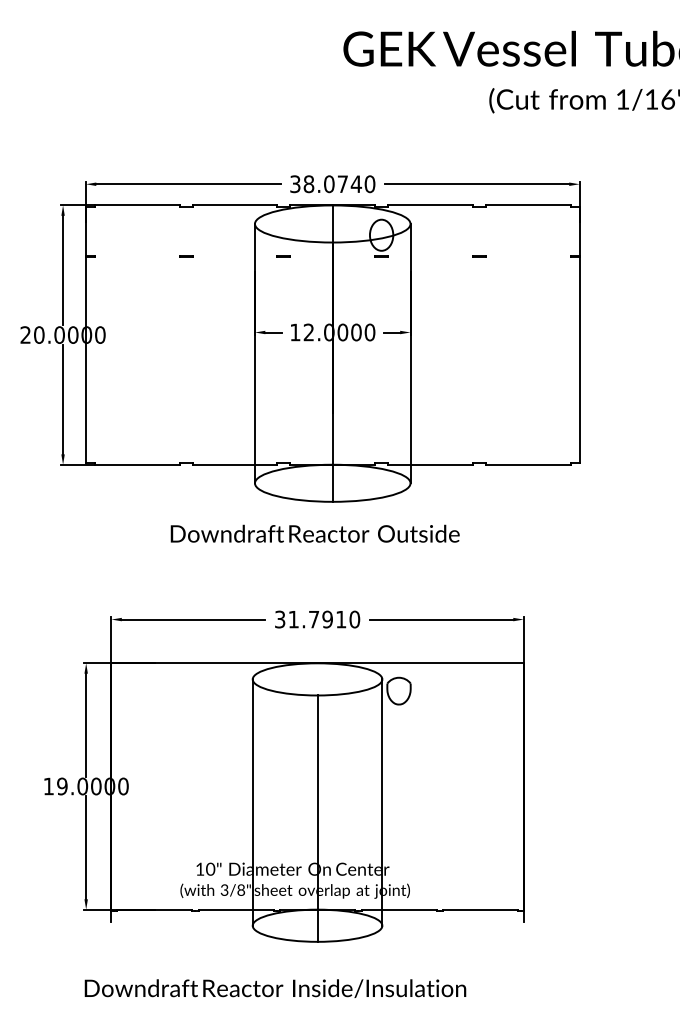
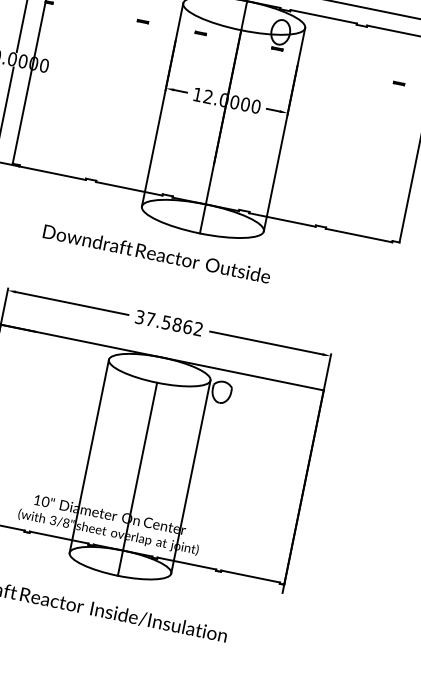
line: (186, 256) -> (143, 21), moved
line: (479, 256) -> (399, 83), moved
text: (314, 533) -> (156, 253), moved
text: (324, 619) -> (174, 324), 31.7910 -> 37.5862

